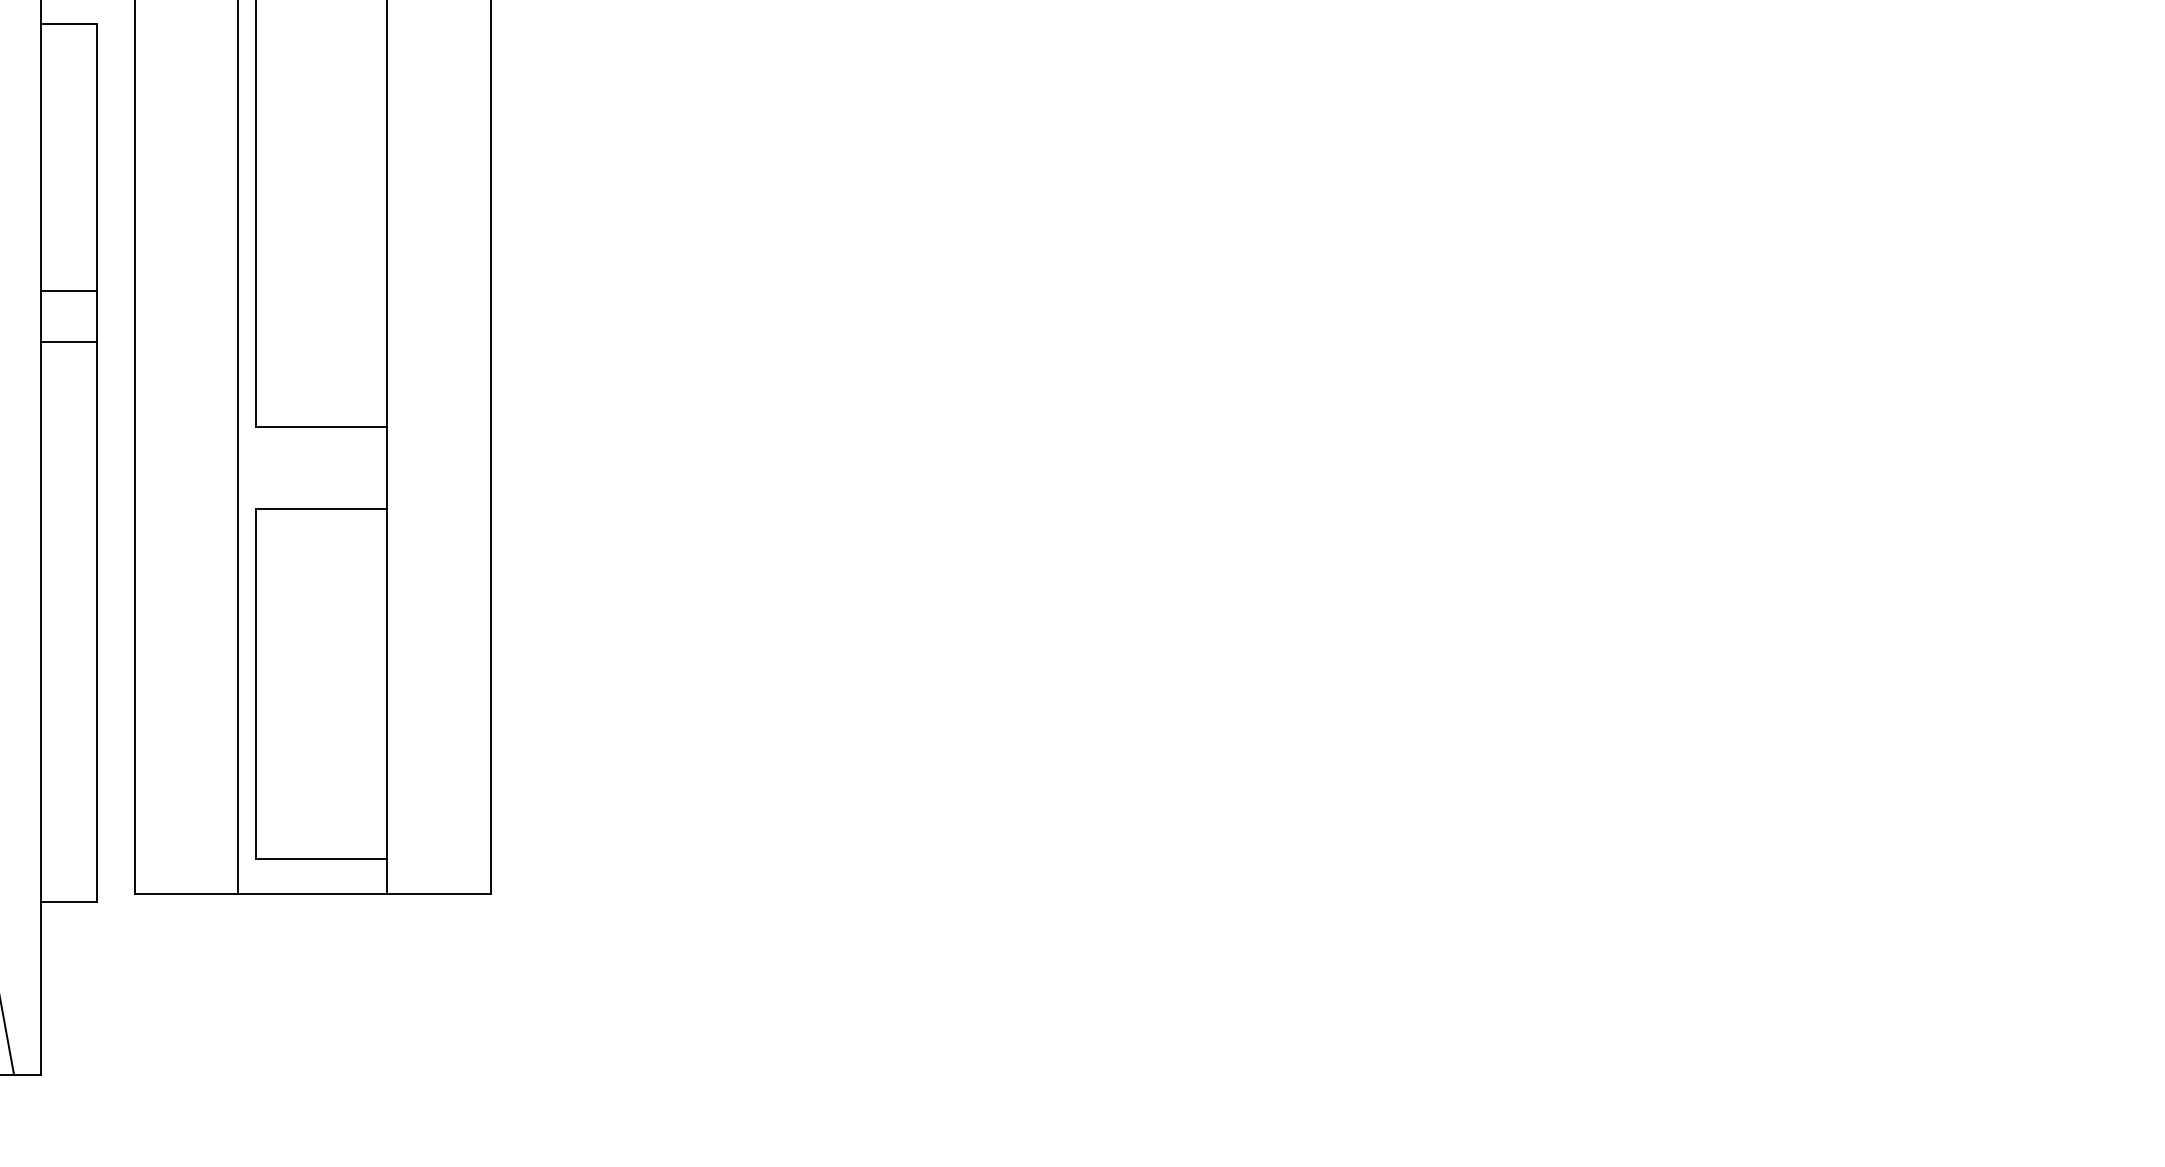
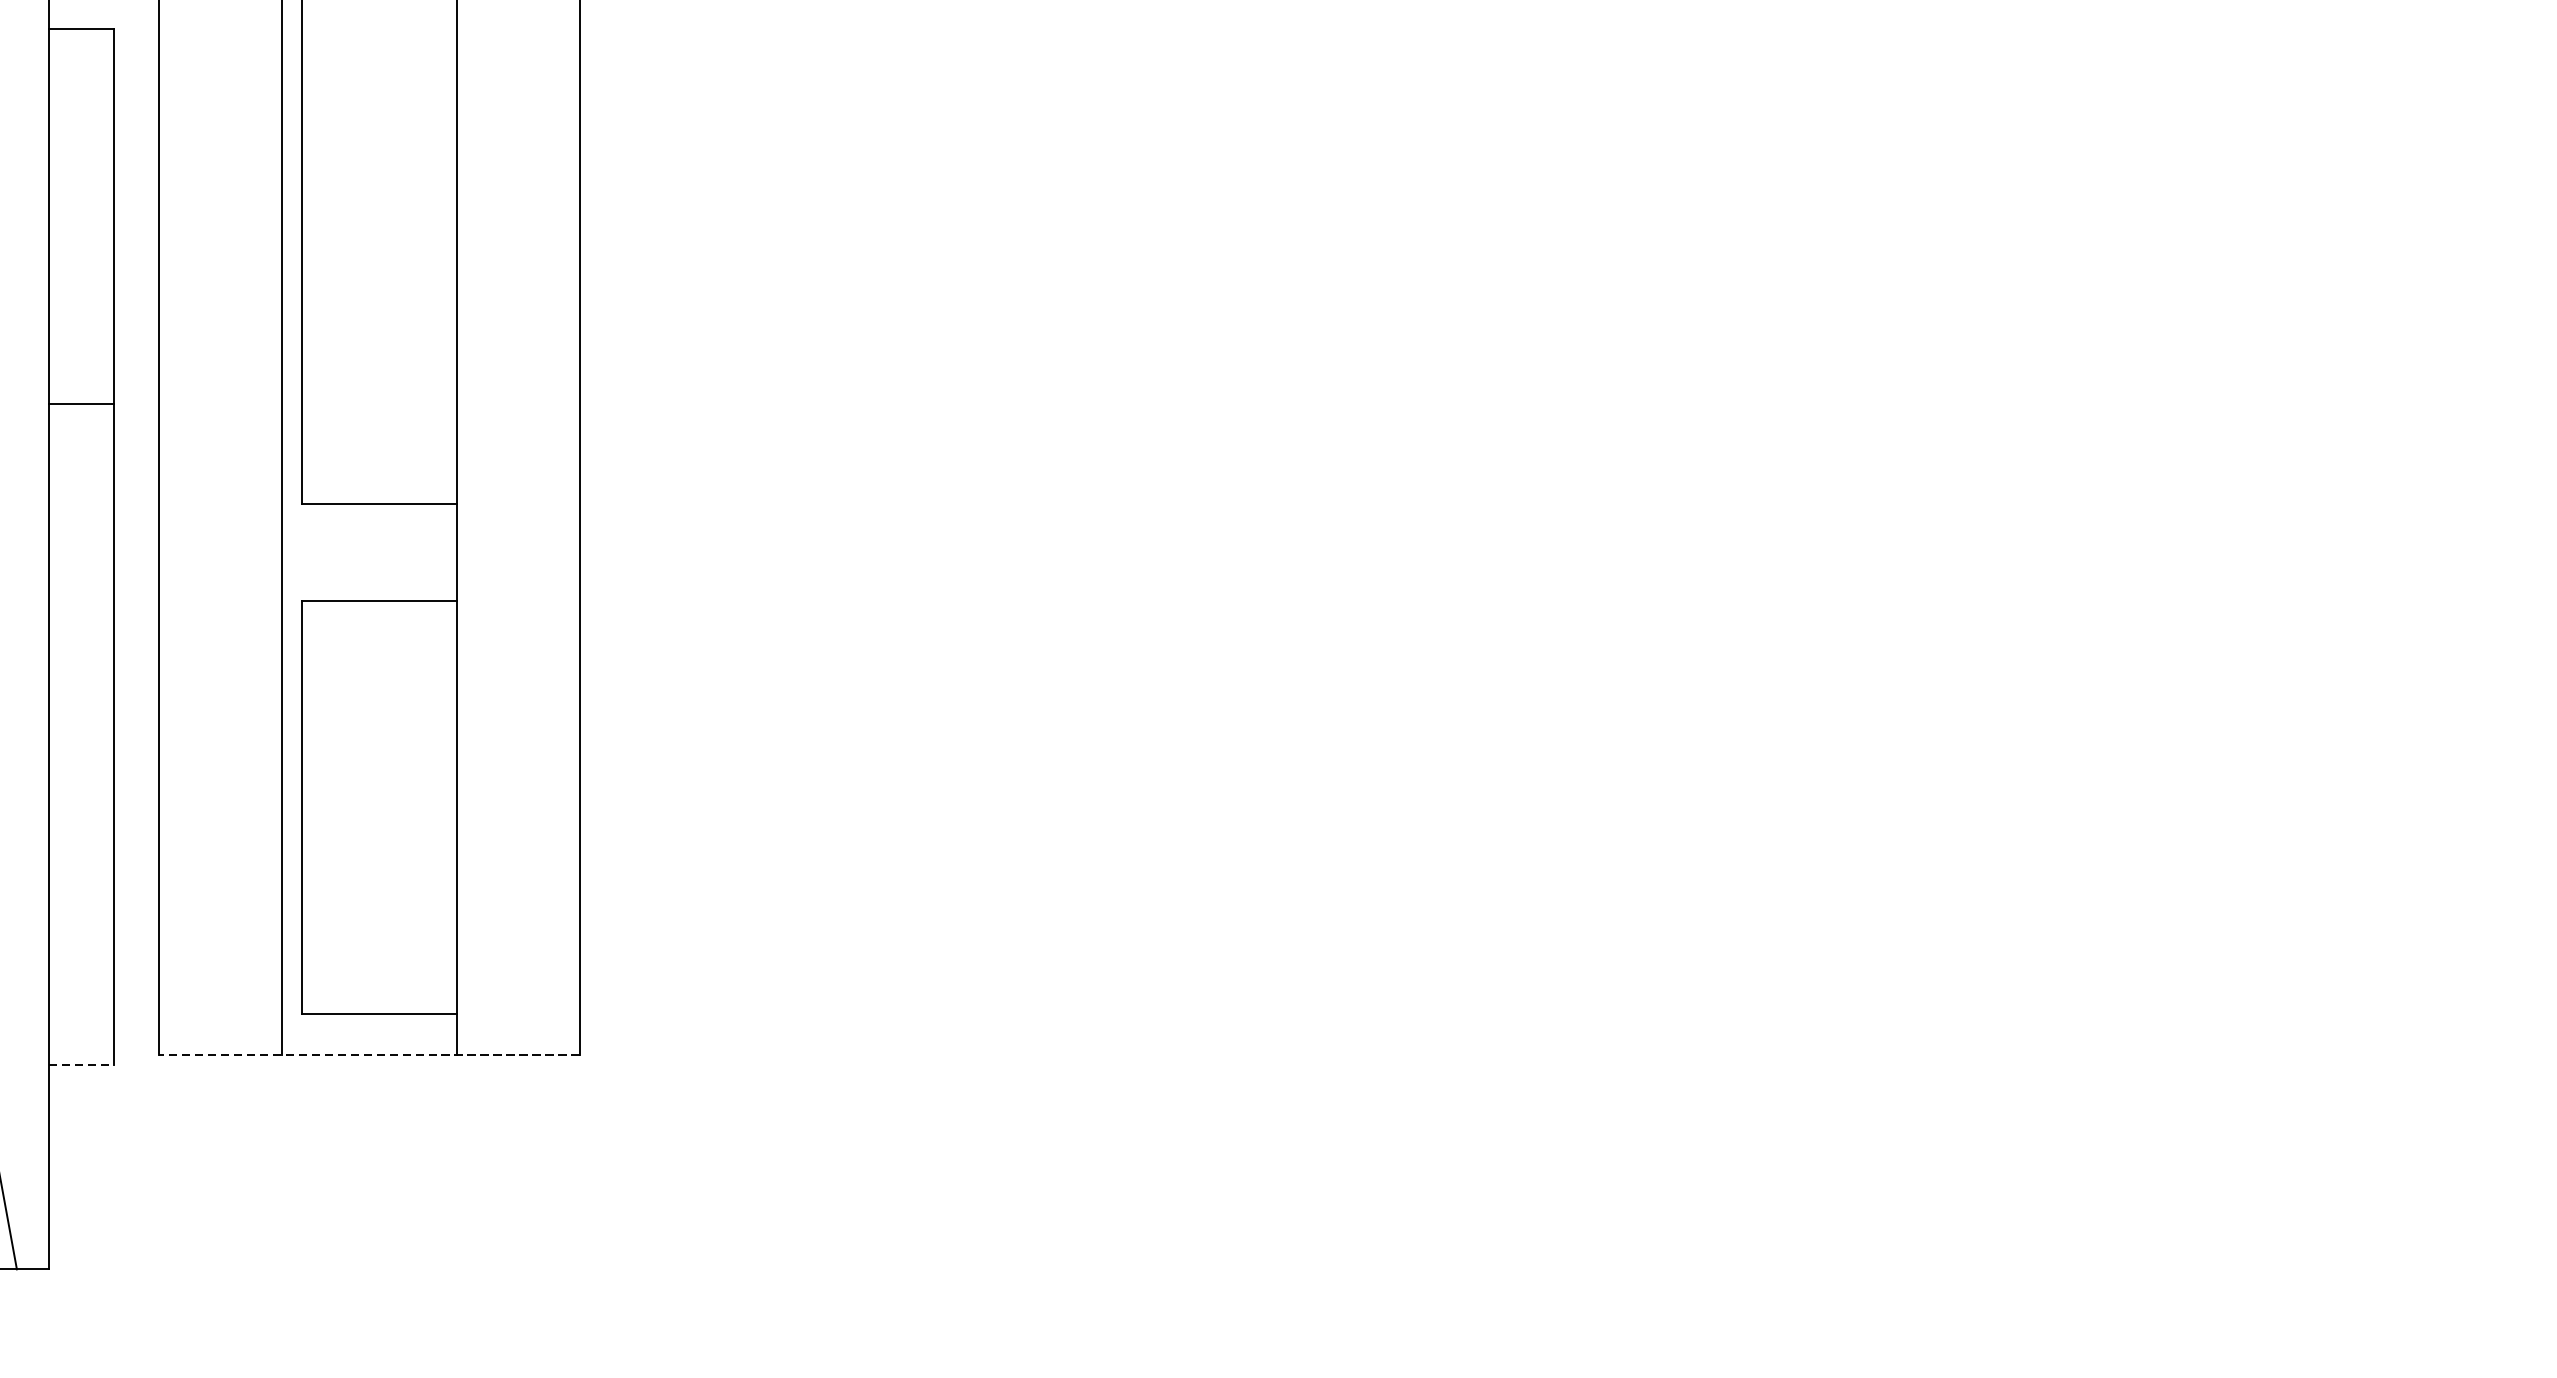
line: (68, 290) -> (81, 343), removed
line: (312, 893) -> (369, 1055), solid -> dashed
line: (69, 902) -> (82, 1065), solid -> dashed

